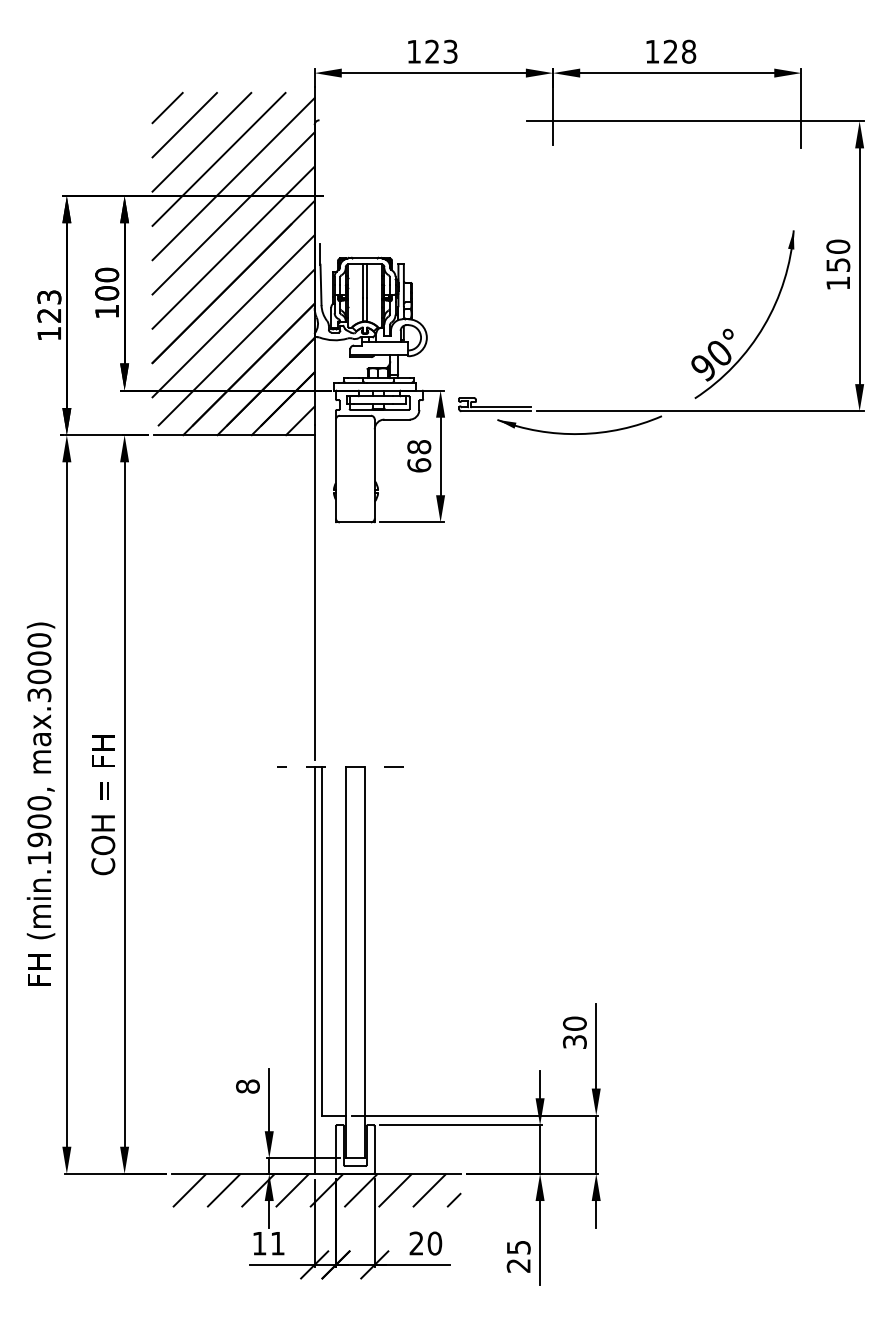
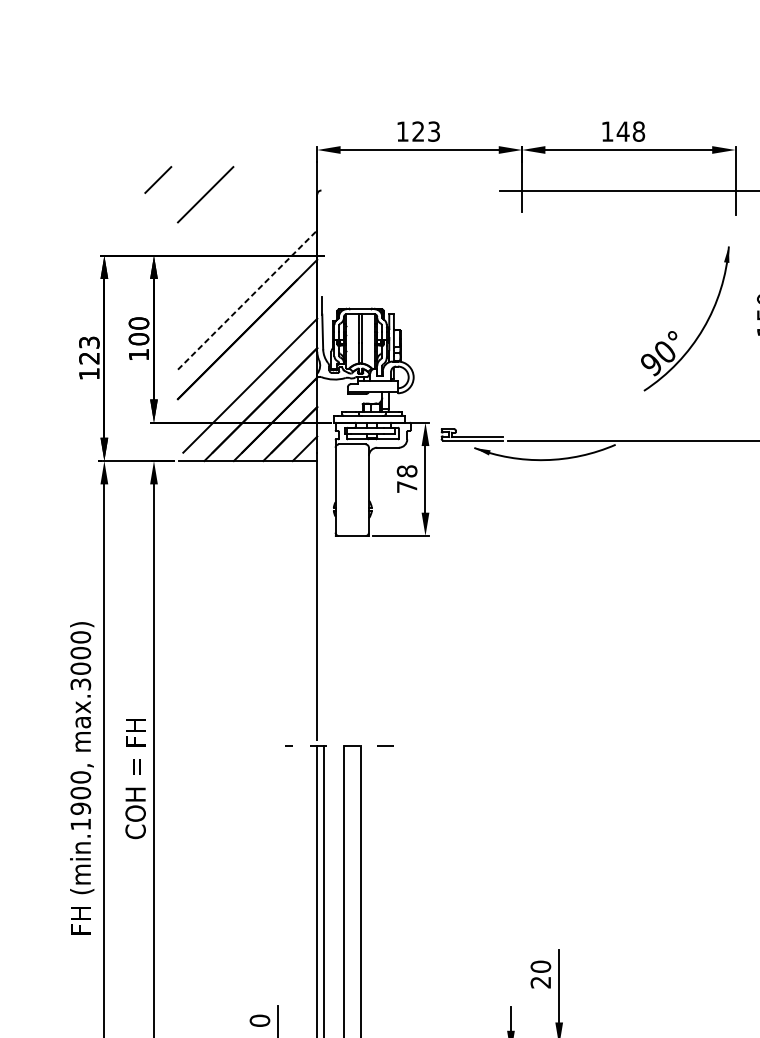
text: (670, 51) -> (623, 131), 128 -> 148
line: (167, 107) -> (158, 179), moved
line: (201, 141) -> (220, 208), removed
line: (218, 158) -> (234, 223), removed
line: (233, 179) -> (247, 241), removed
line: (233, 213) -> (247, 270), removed
line: (233, 247) -> (247, 299), solid -> dashed
line: (233, 316) -> (247, 359), removed
part: (730, 329) -> (674, 331), moved
text: (419, 465) -> (407, 487), 68 -> 78
text: (574, 1041) -> (540, 982), 30 -> 20
text: (247, 1086) -> (259, 1020), 8 -> 0

